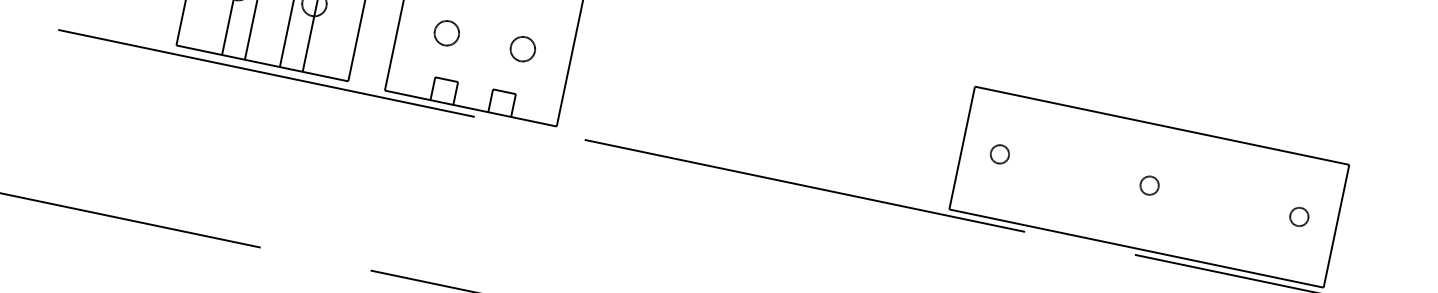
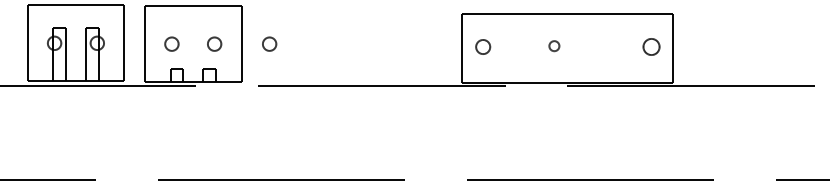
circle: (620, 68) -> (269, 43), added
circle: (1000, 155) -> (483, 47), size x1.4
circle: (1149, 186) -> (554, 46), moved
circle: (1299, 217) -> (651, 47), size x1.6

